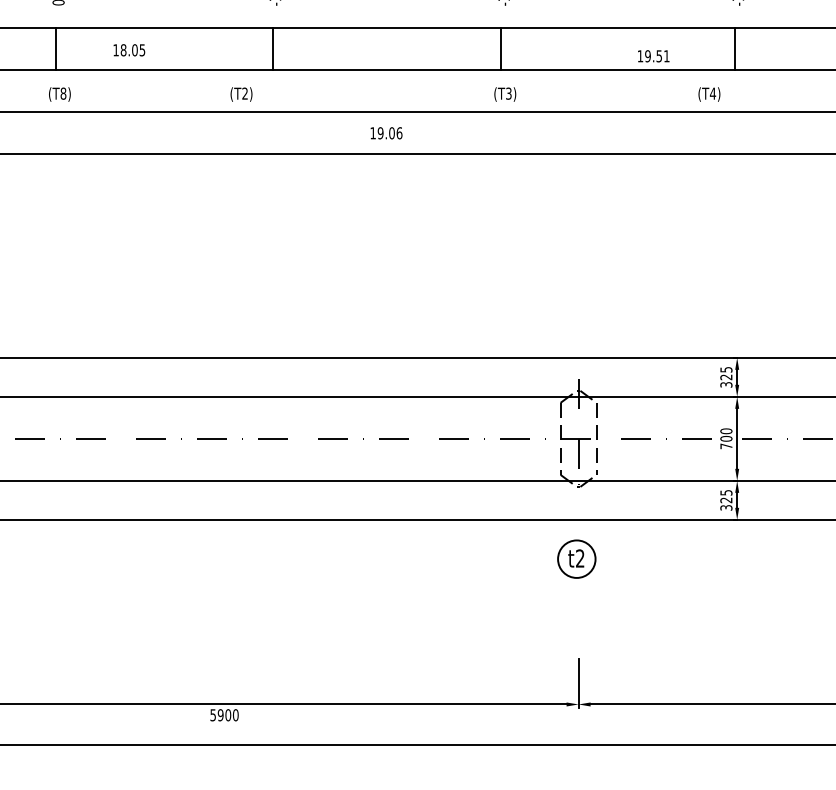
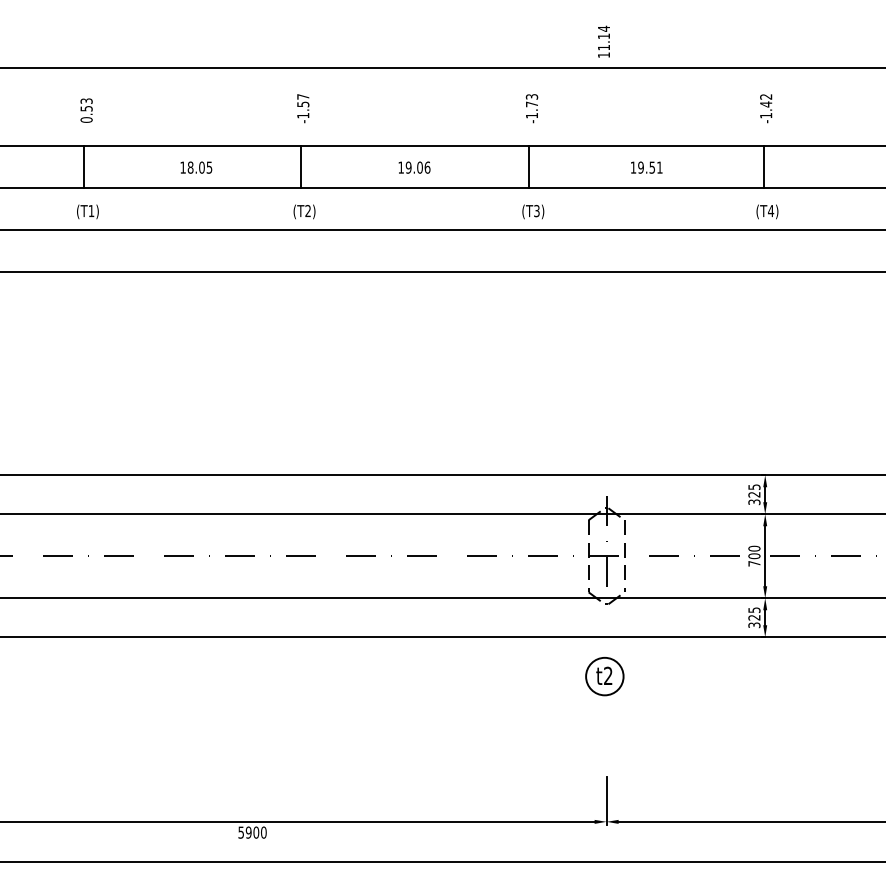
text: (129, 50) -> (196, 167), moved
text: (653, 56) -> (646, 167), moved
text: (63, 94) -> (91, 211), (T8) -> (T1)
text: (241, 94) -> (304, 211), moved
text: (709, 94) -> (767, 211), moved
text: (386, 133) -> (414, 167), moved

